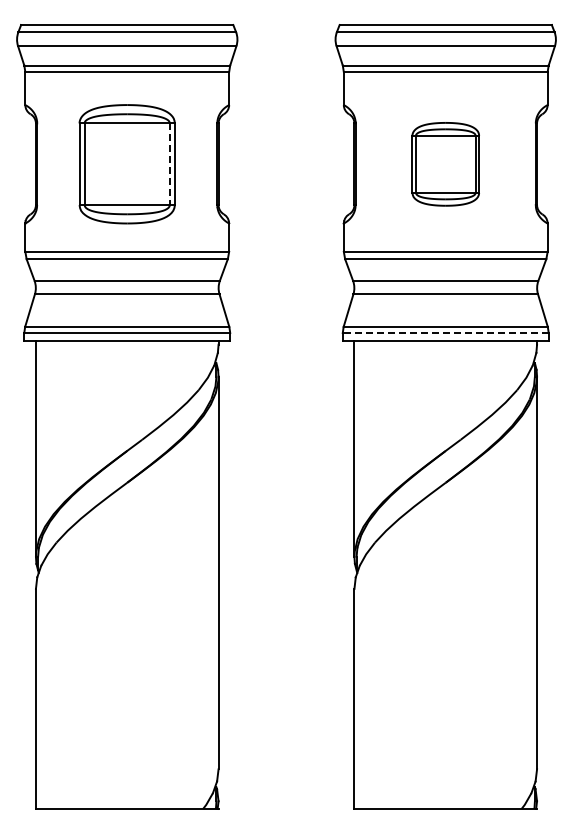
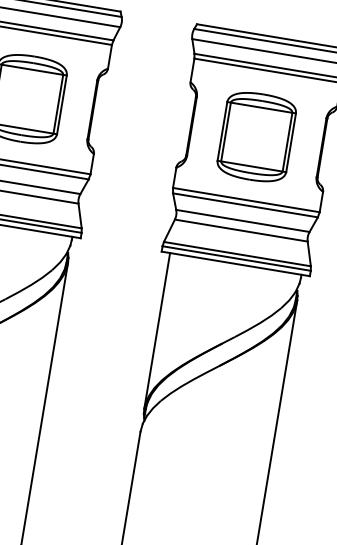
line: (169, 164) -> (58, 104), dashed -> solid
part: (445, 164) -> (256, 137), size x1.43
line: (445, 333) -> (236, 258), dashed -> solid

